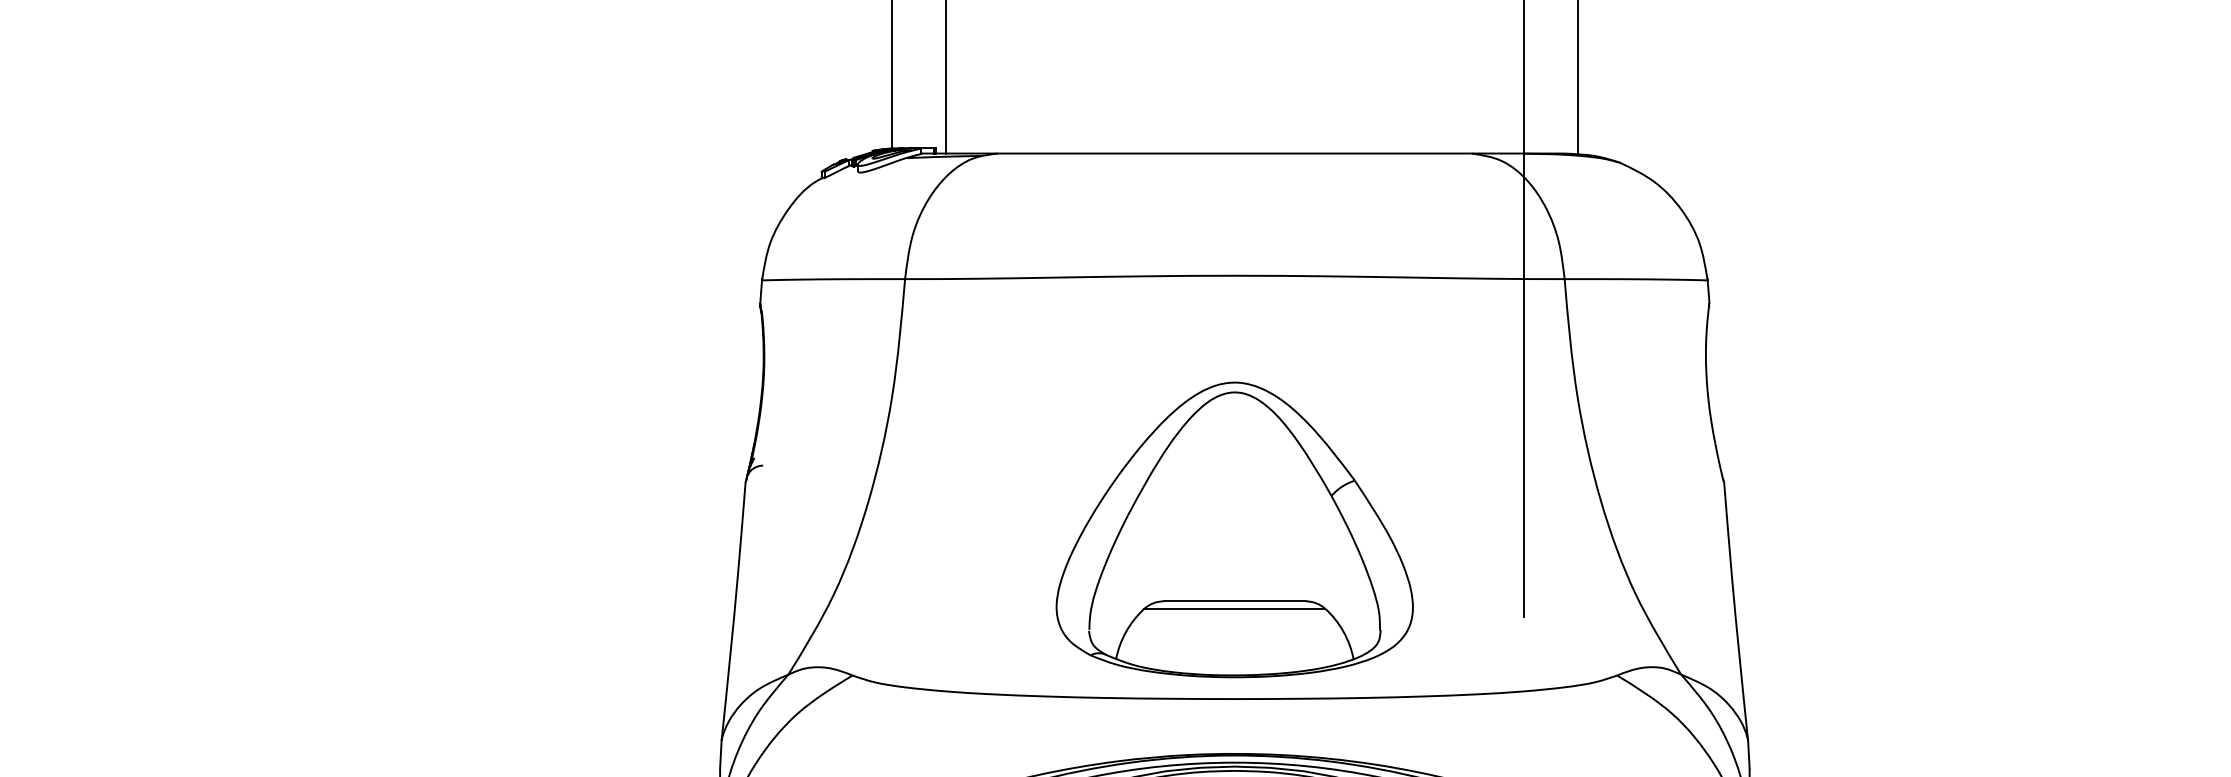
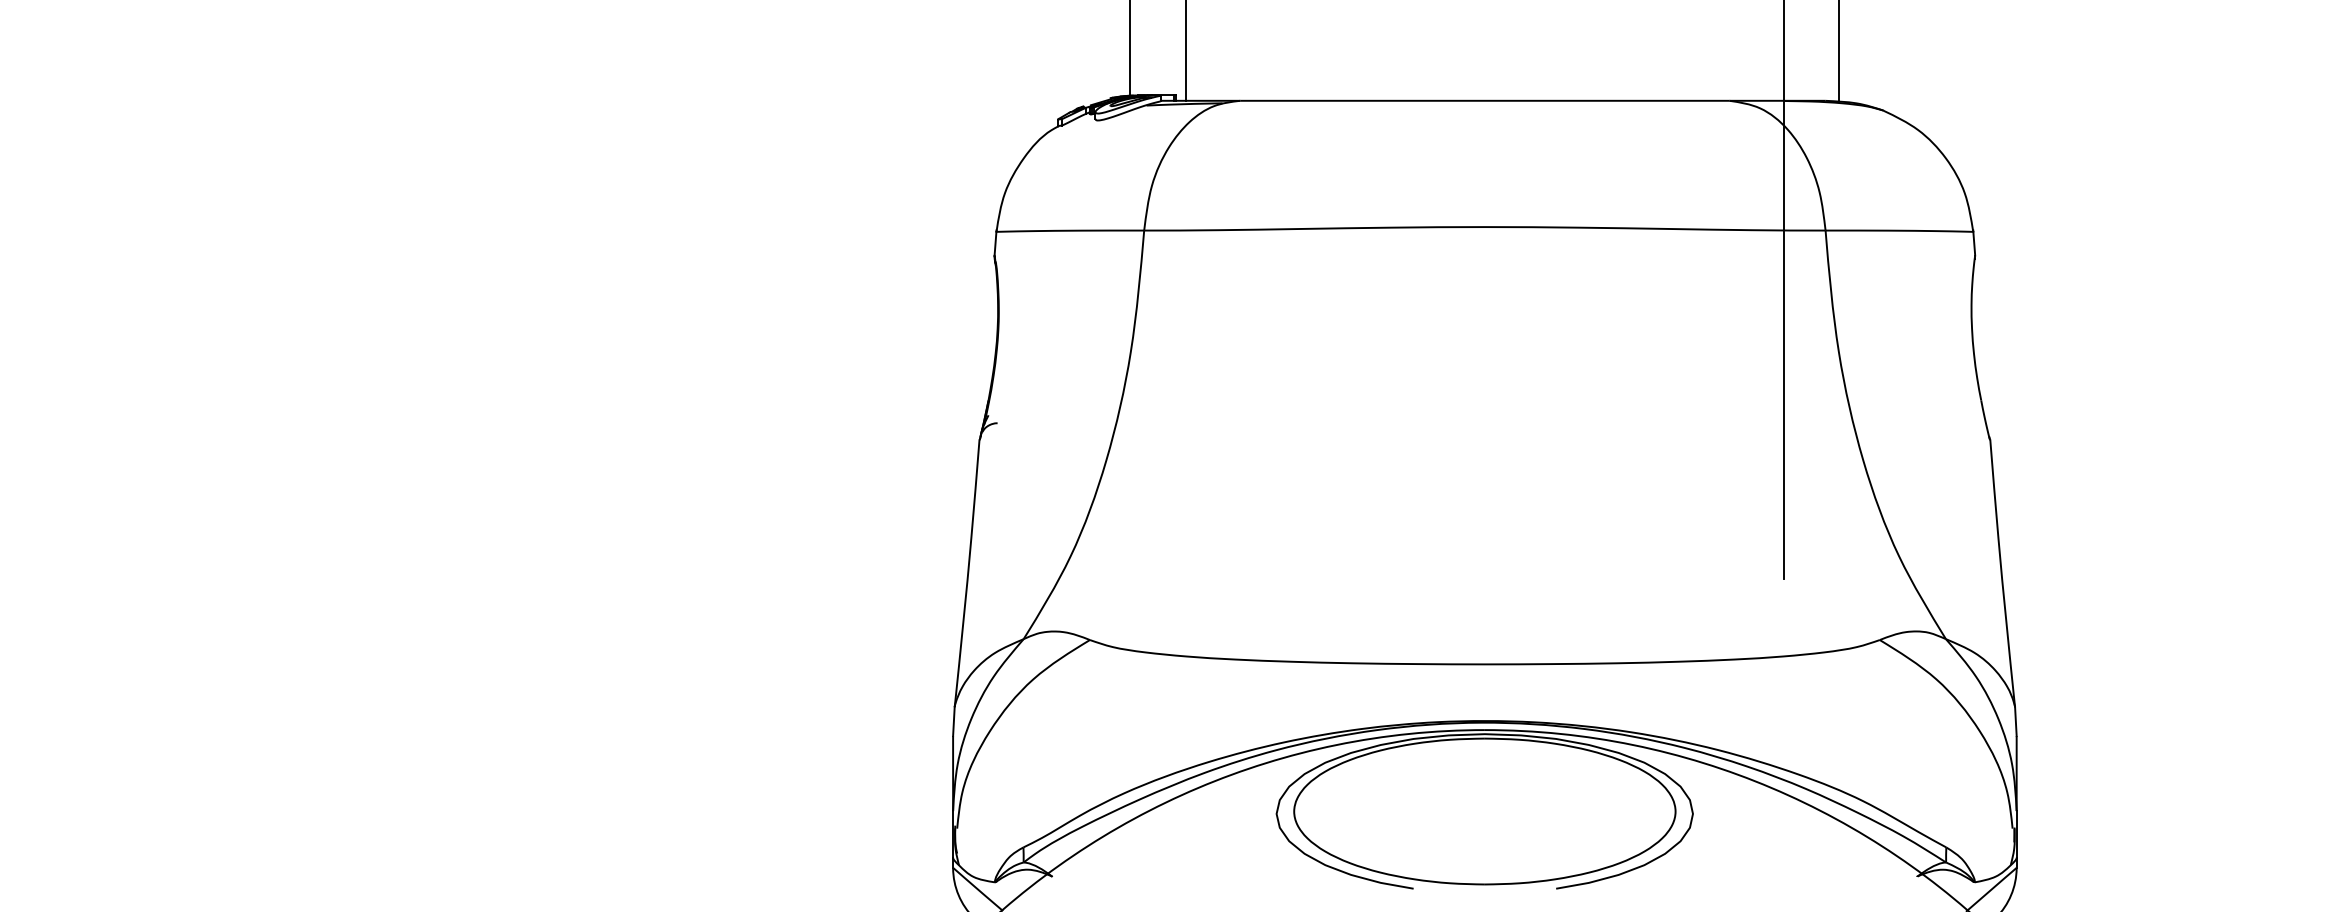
part: (1234, 529) -> (1484, 489), removed

